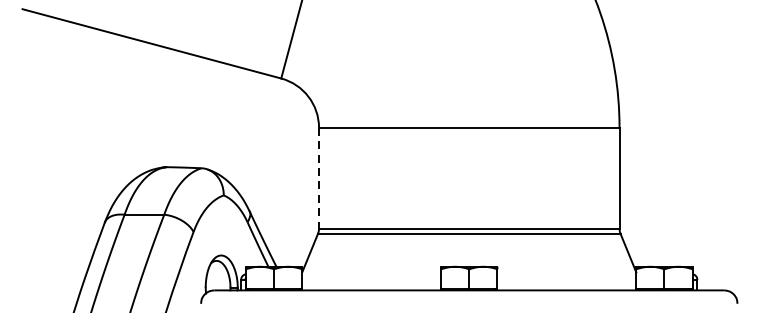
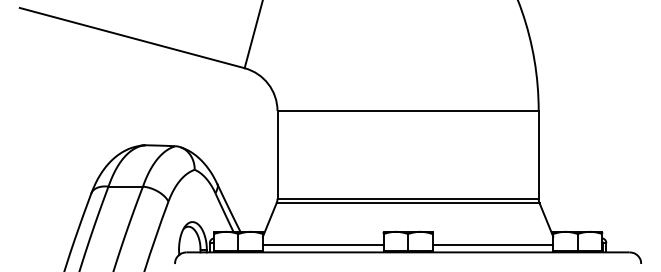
line: (319, 177) -> (277, 154), dashed -> solid
line: (370, 282) -> (322, 245), added
line: (566, 282) -> (492, 245), added

